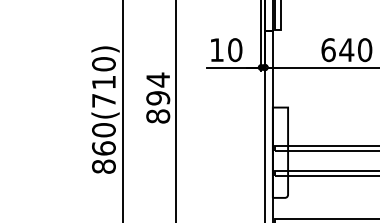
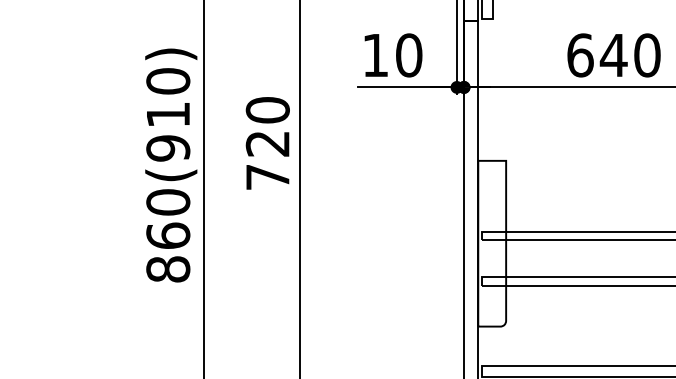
text: (158, 97) -> (268, 142), 894 -> 720
text: (103, 100) -> (167, 147), 860(710) -> 860(910)

